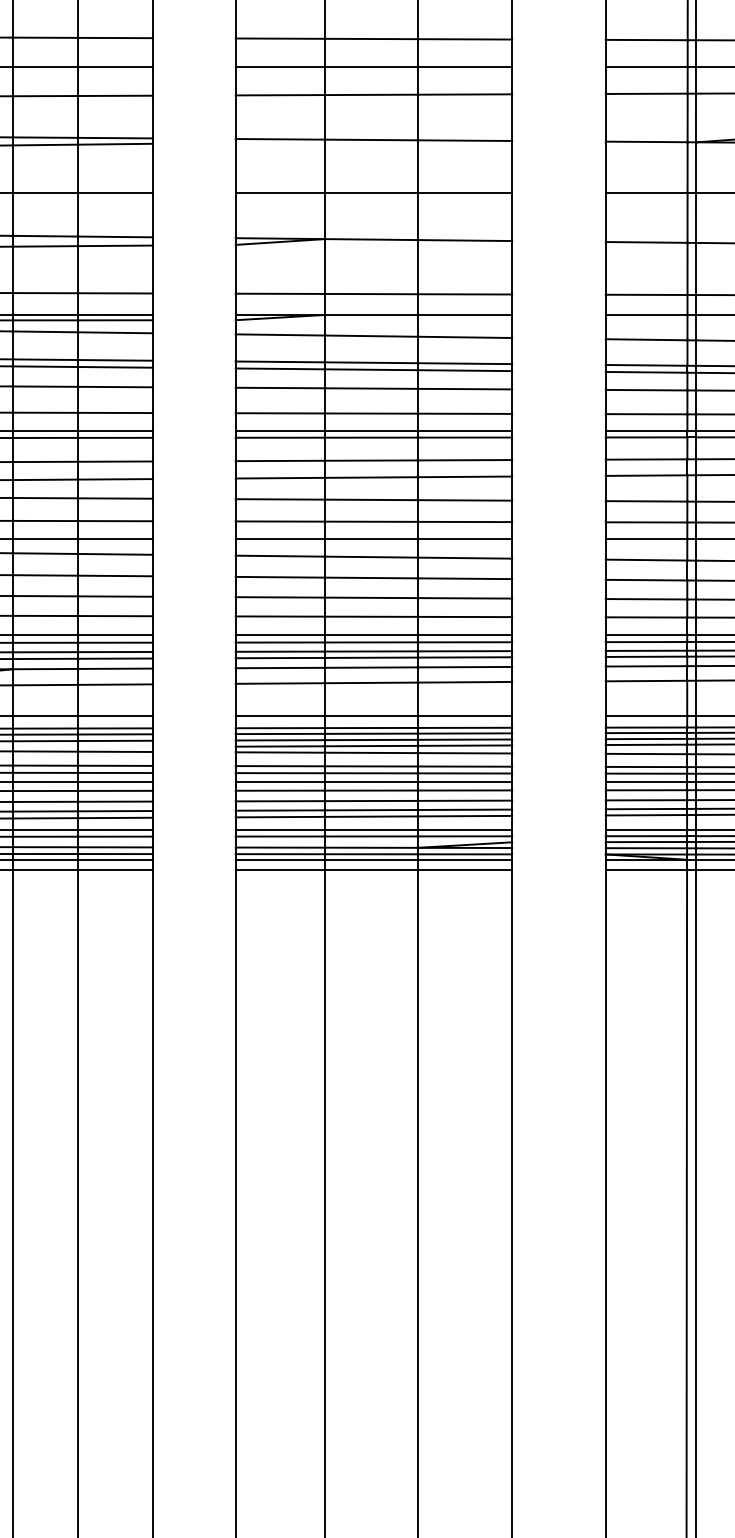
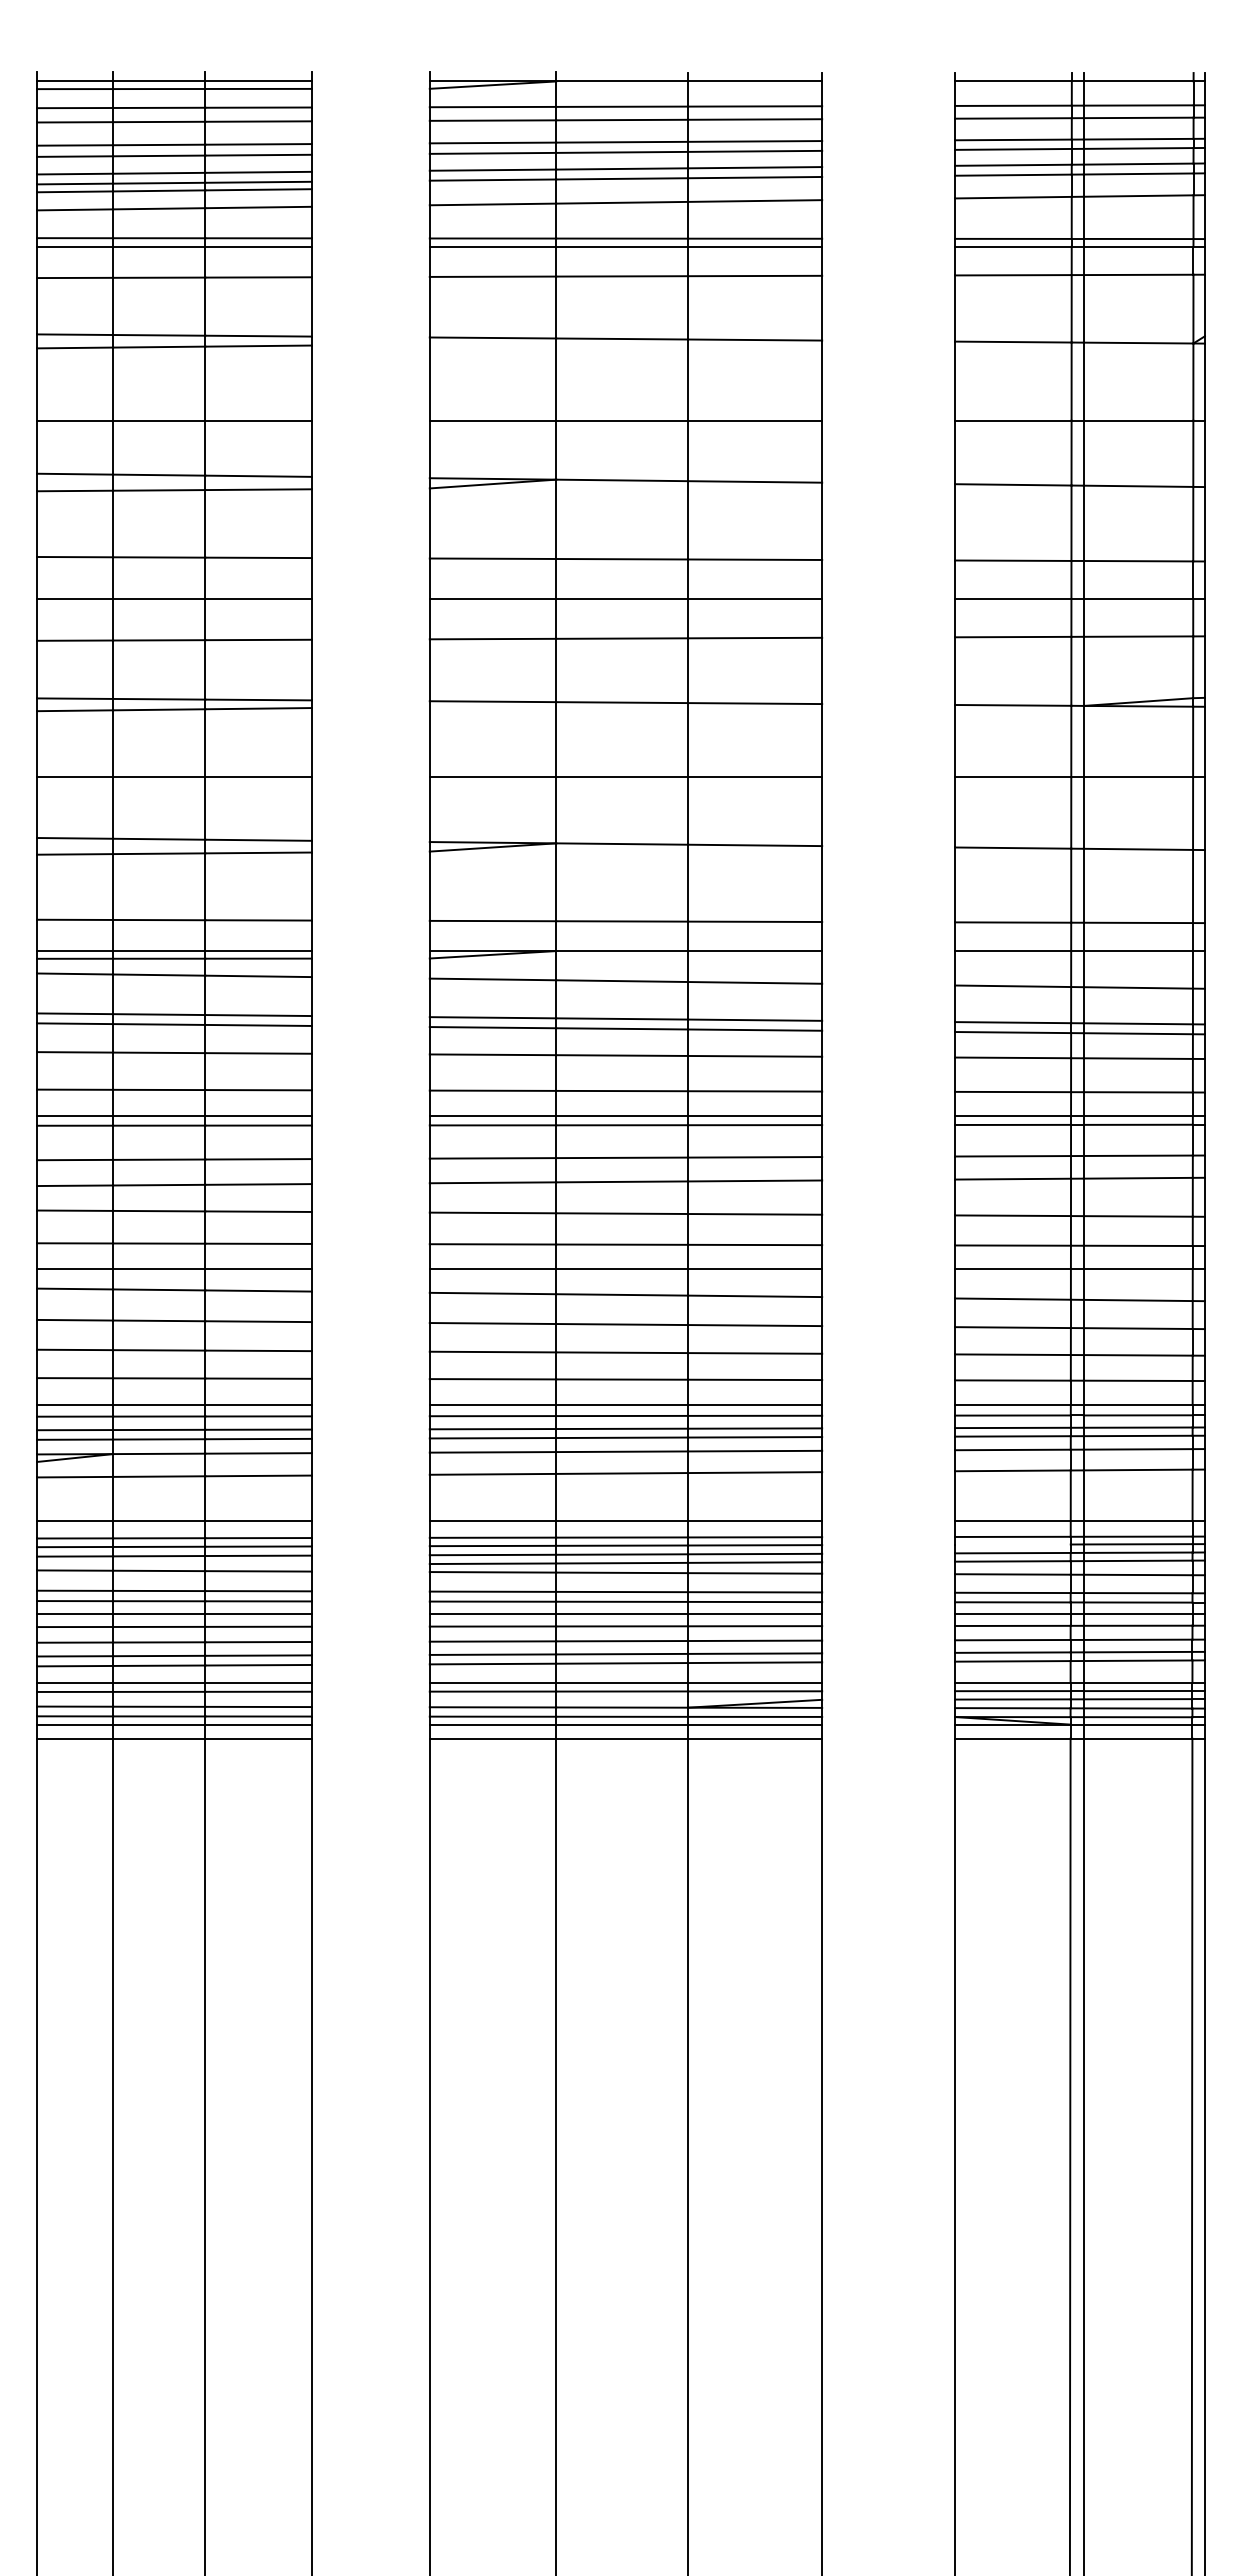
line: (646, 732) -> (1012, 1544), removed

